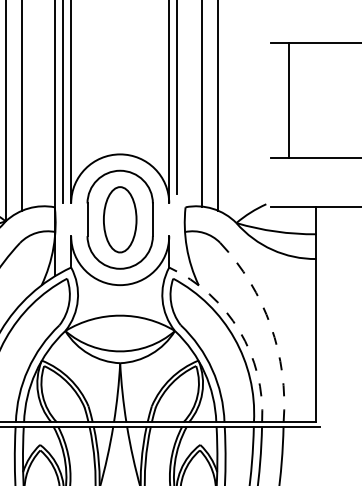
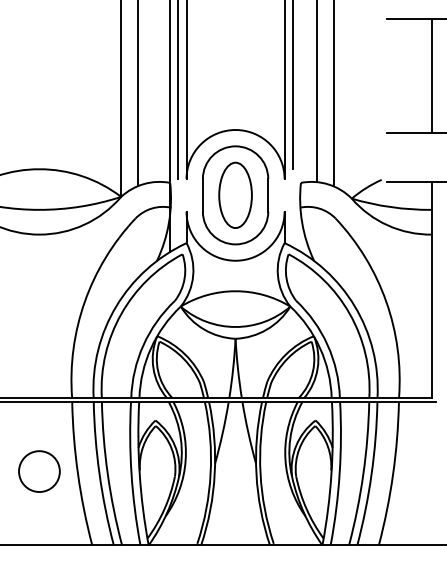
line: (289, 99) -> (431, 75), moved
arc: (271, 325) -> (386, 301), dashed -> solid
arc: (239, 330) -> (354, 306), dashed -> solid

